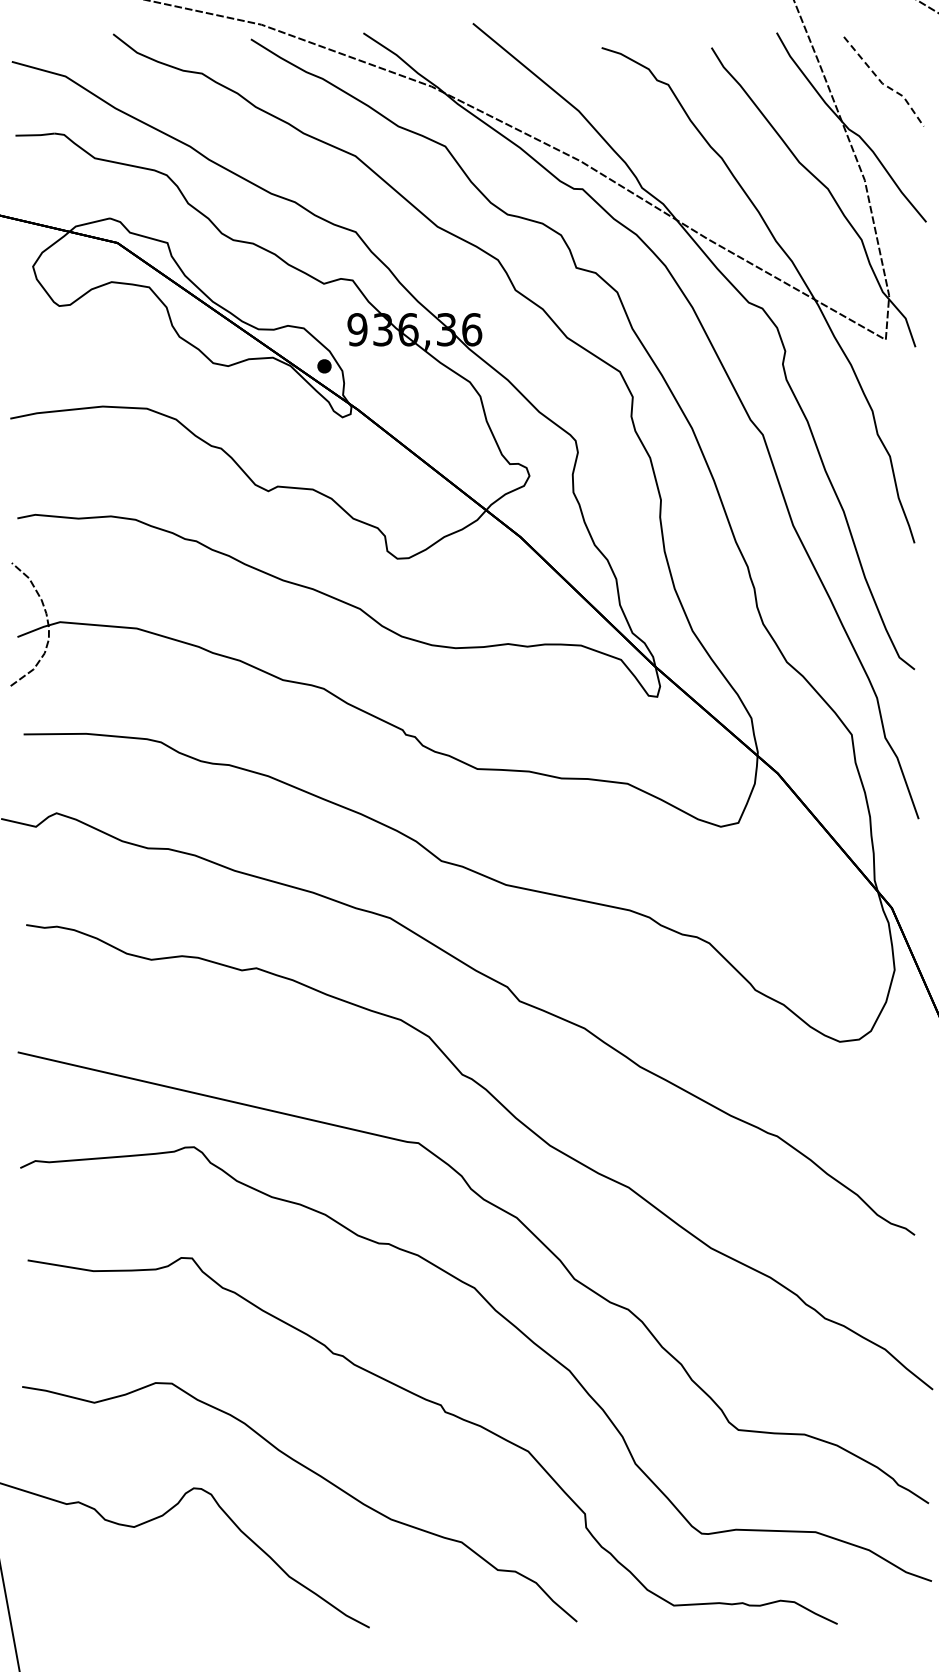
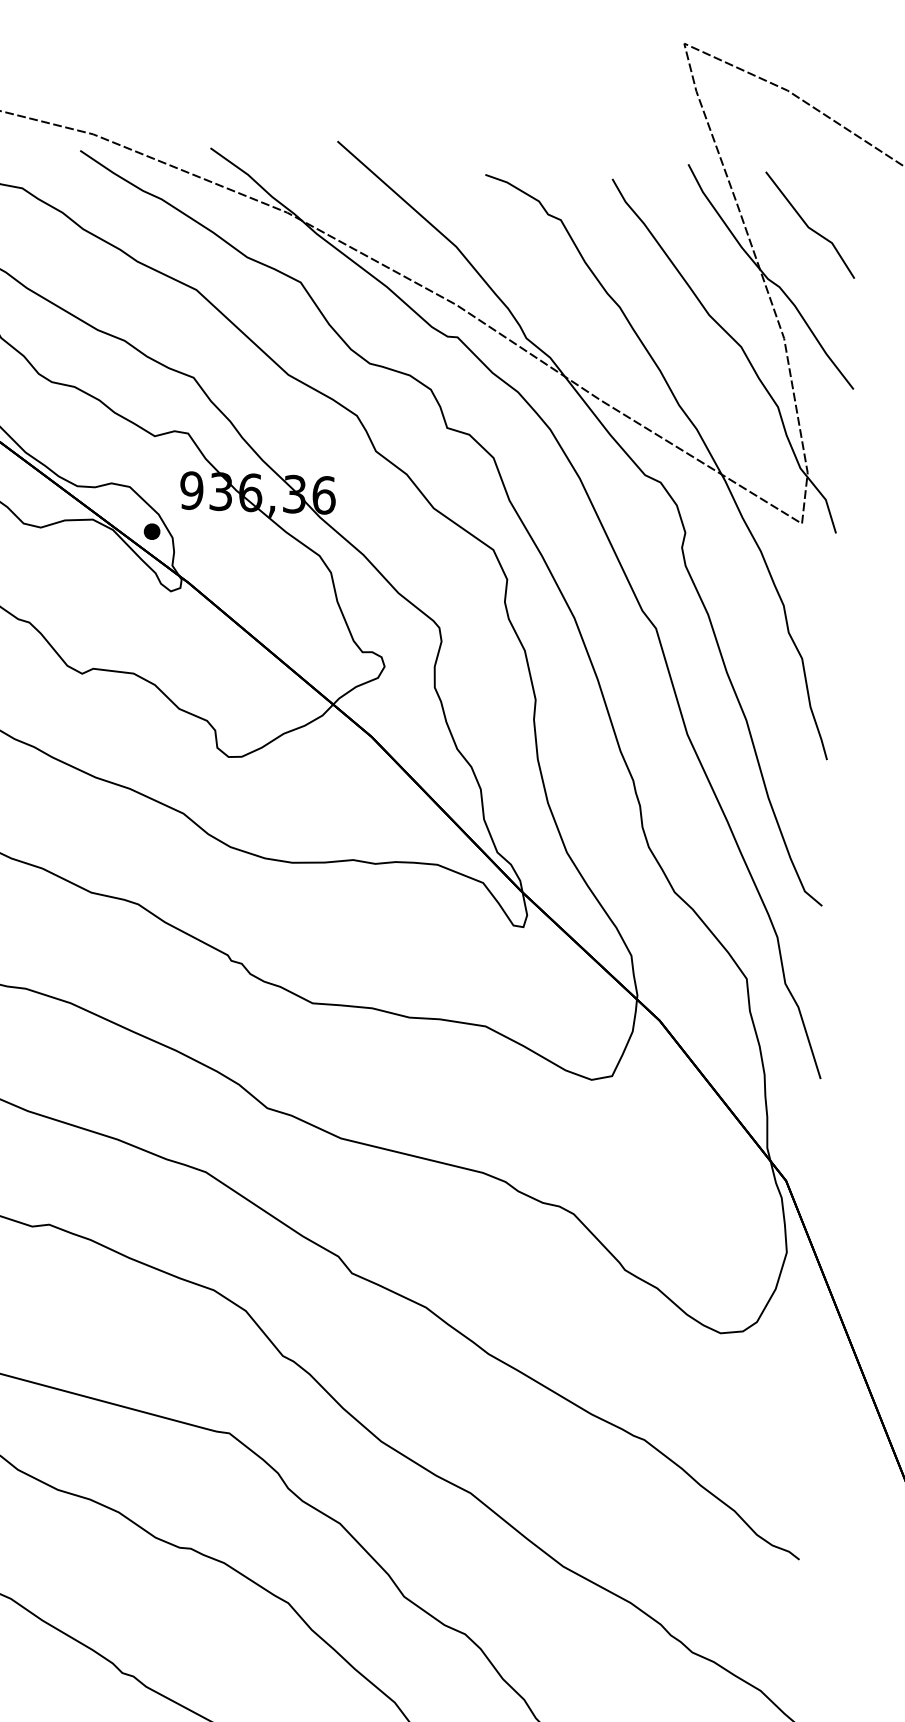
line: (883, 84) -> (809, 228), dashed -> solid

